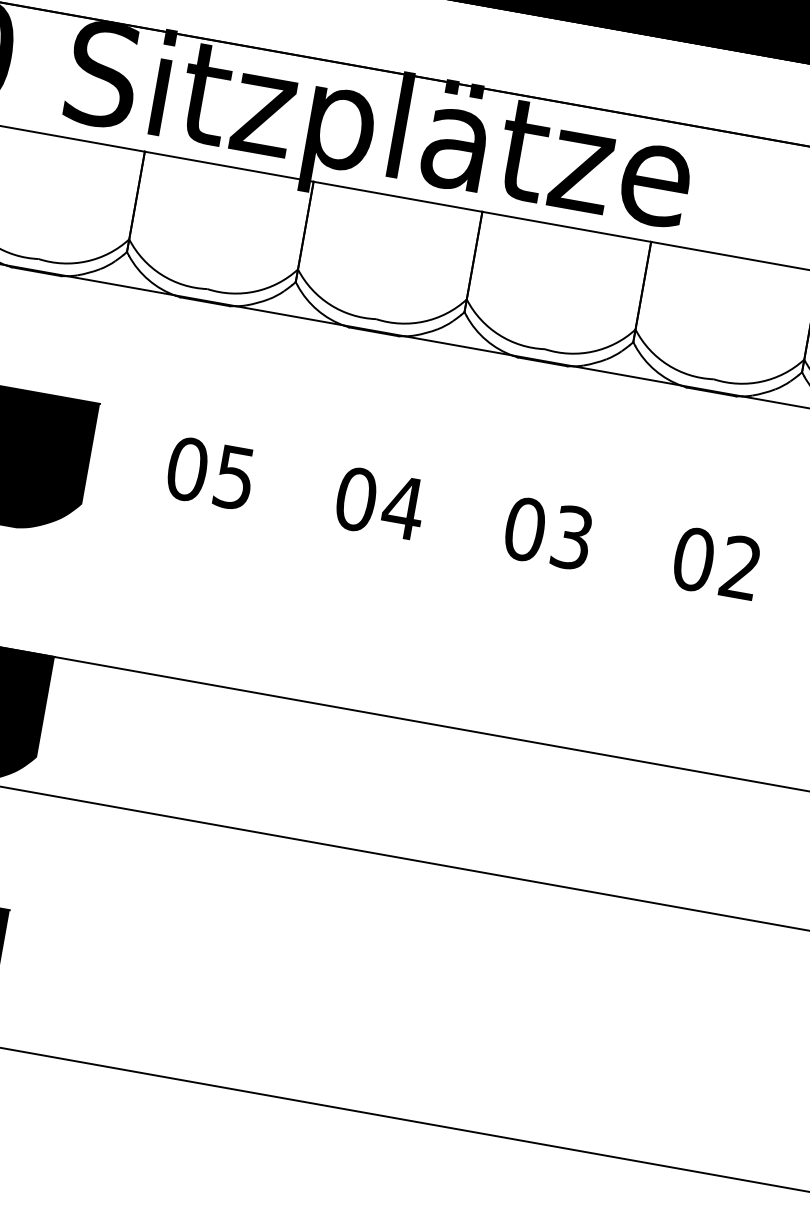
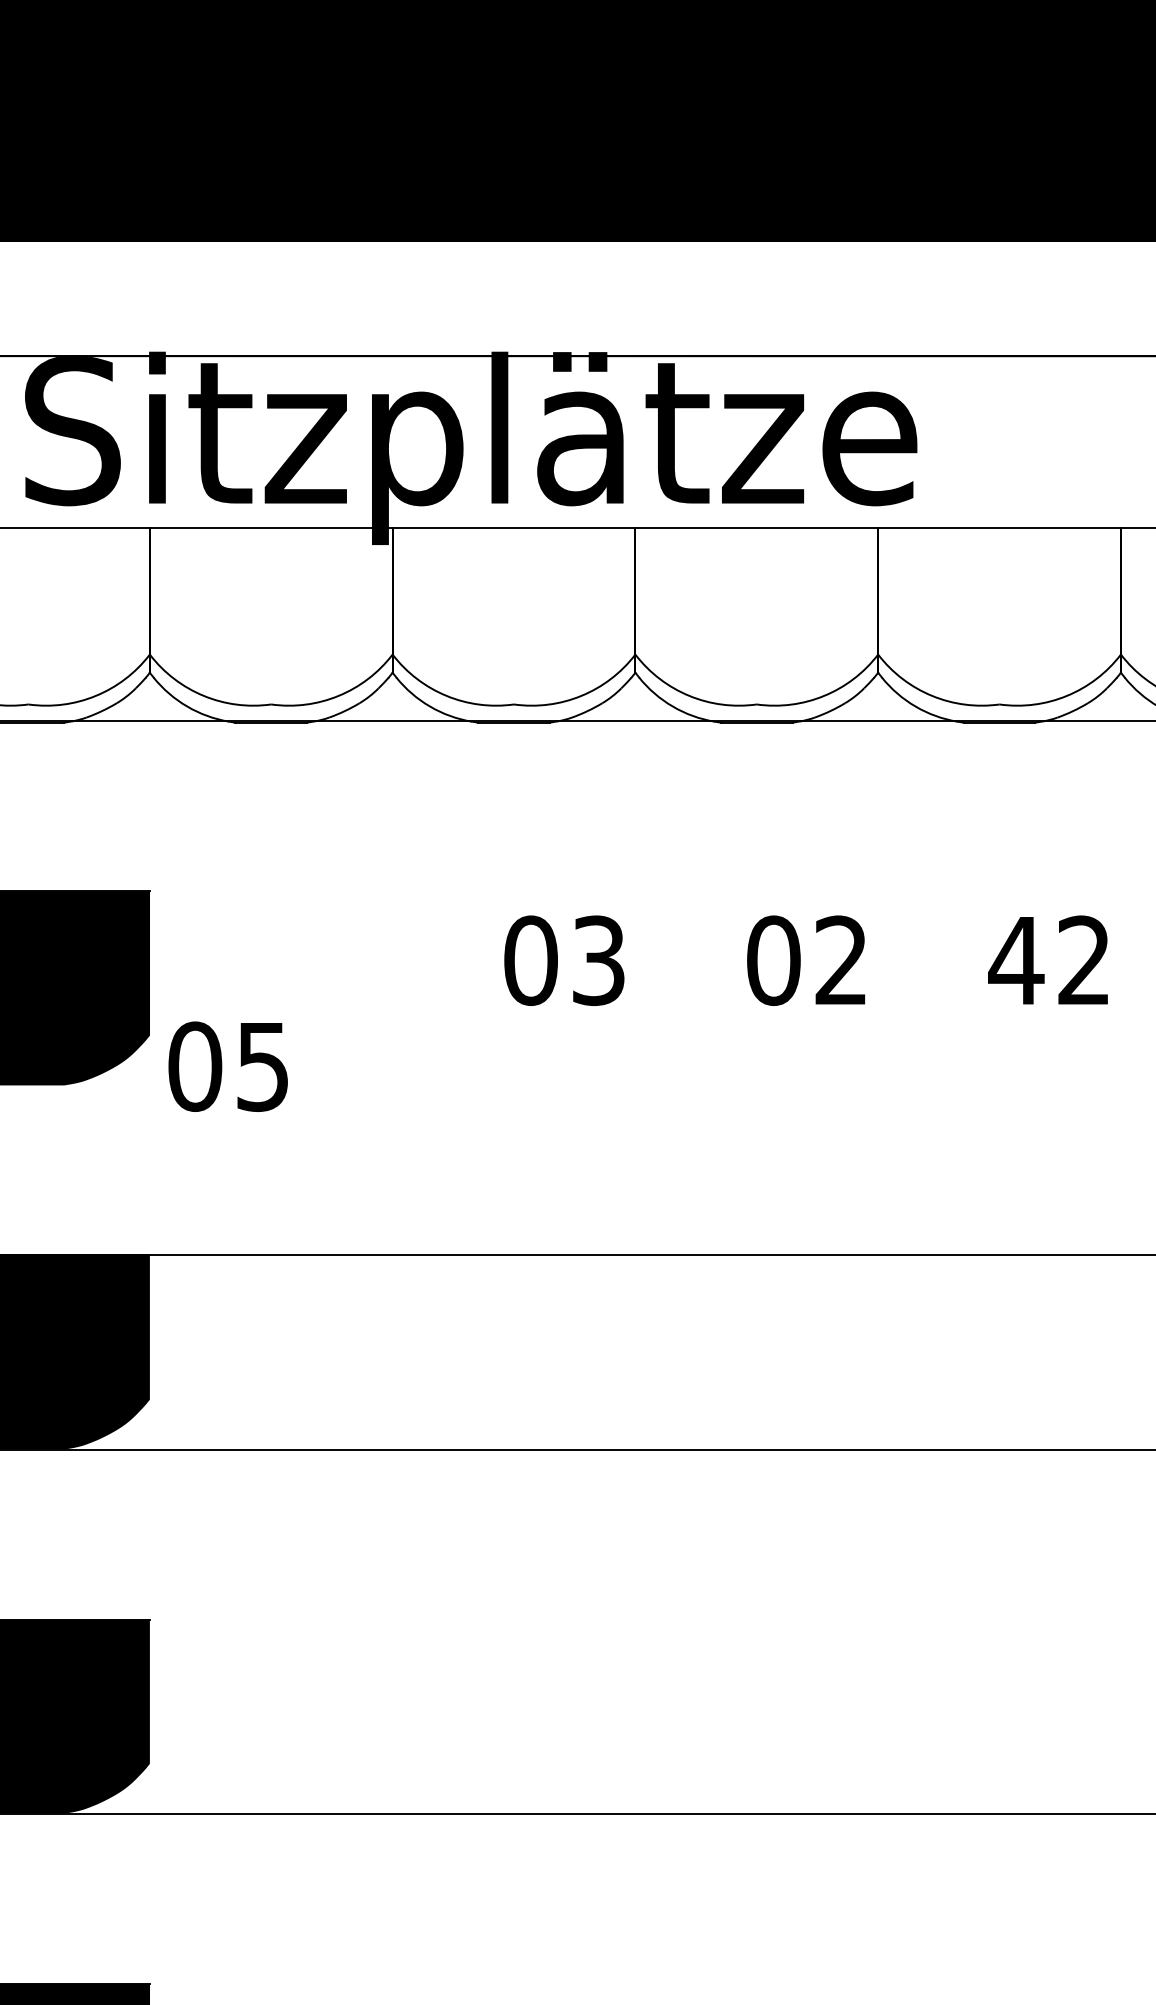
text: (210, 473) -> (227, 1066), moved
text: (403, 507) -> (598, 960), 04 -> 03
text: (572, 537) -> (841, 960), 03 -> 02
text: (693, 559) -> (1016, 960), 02 -> 42

